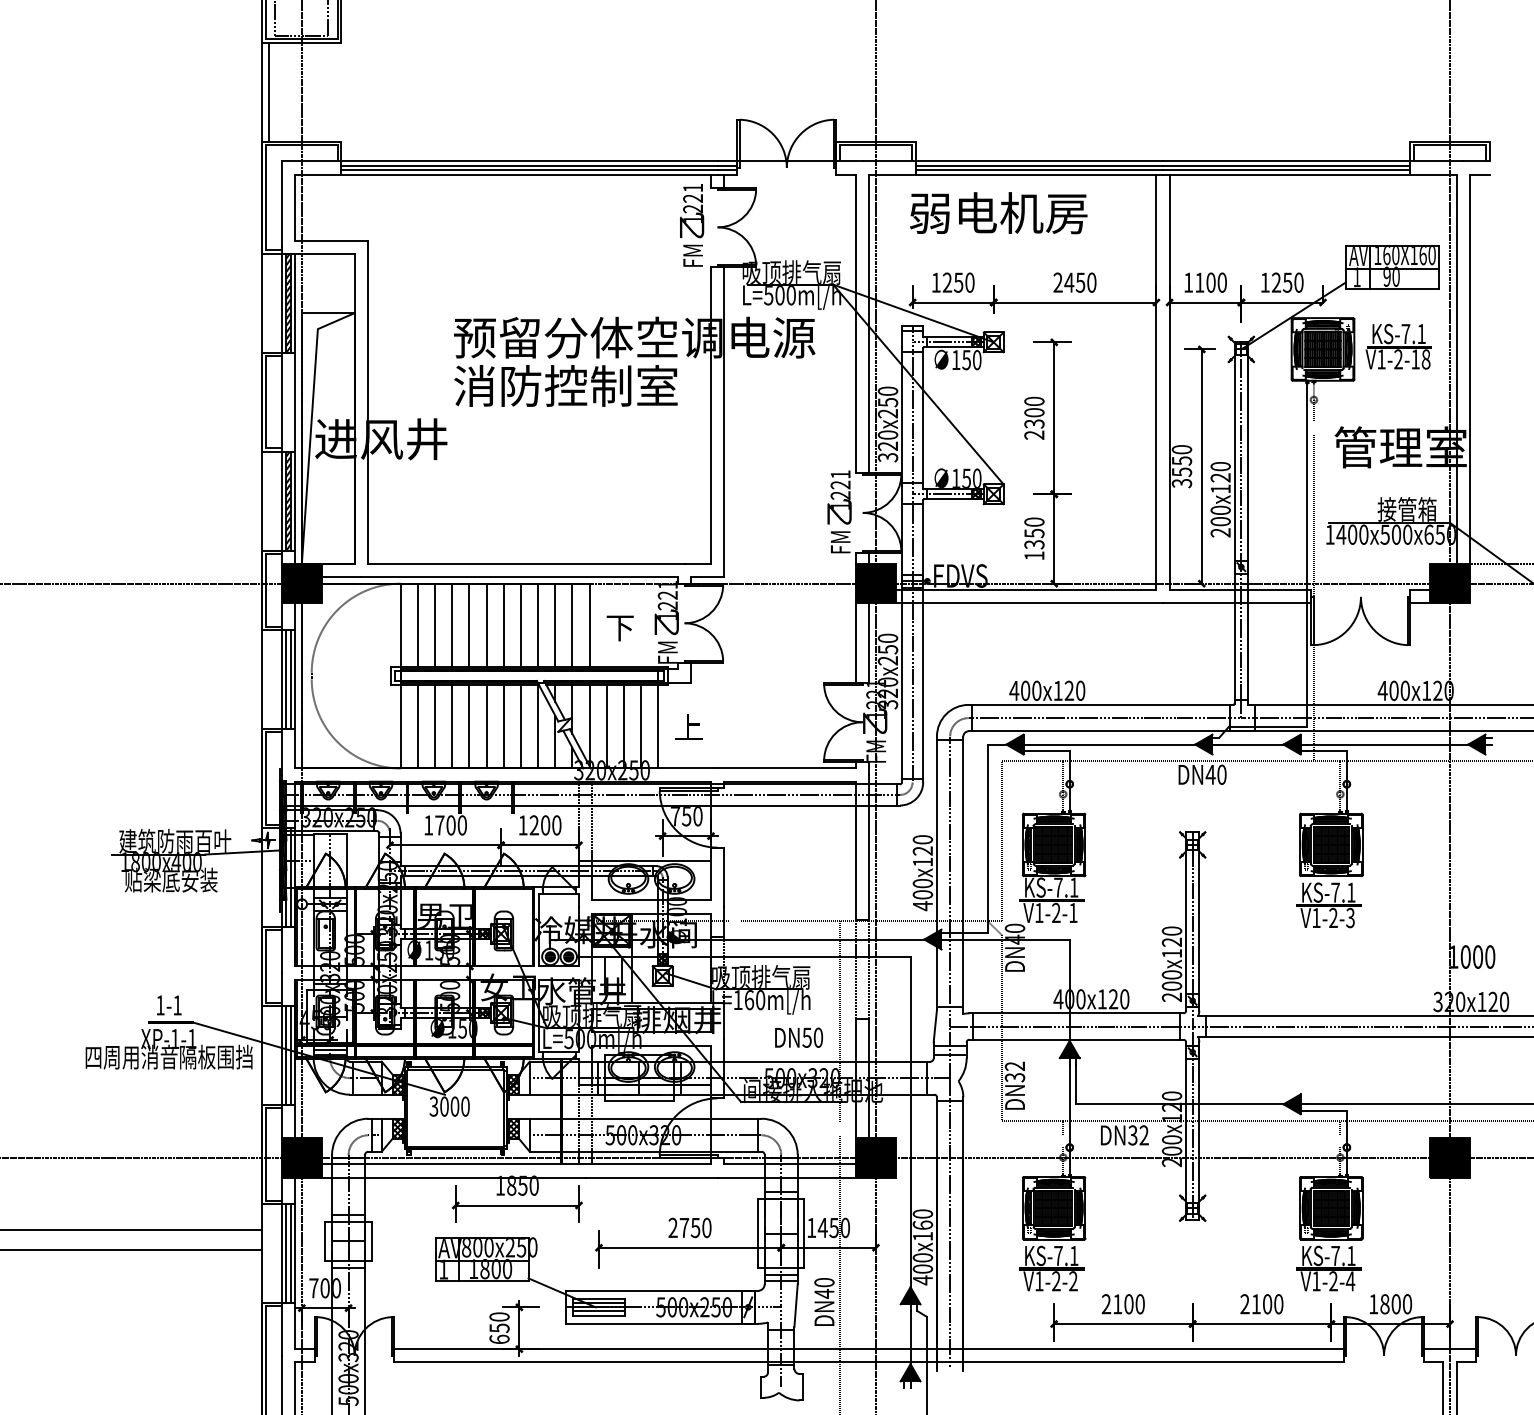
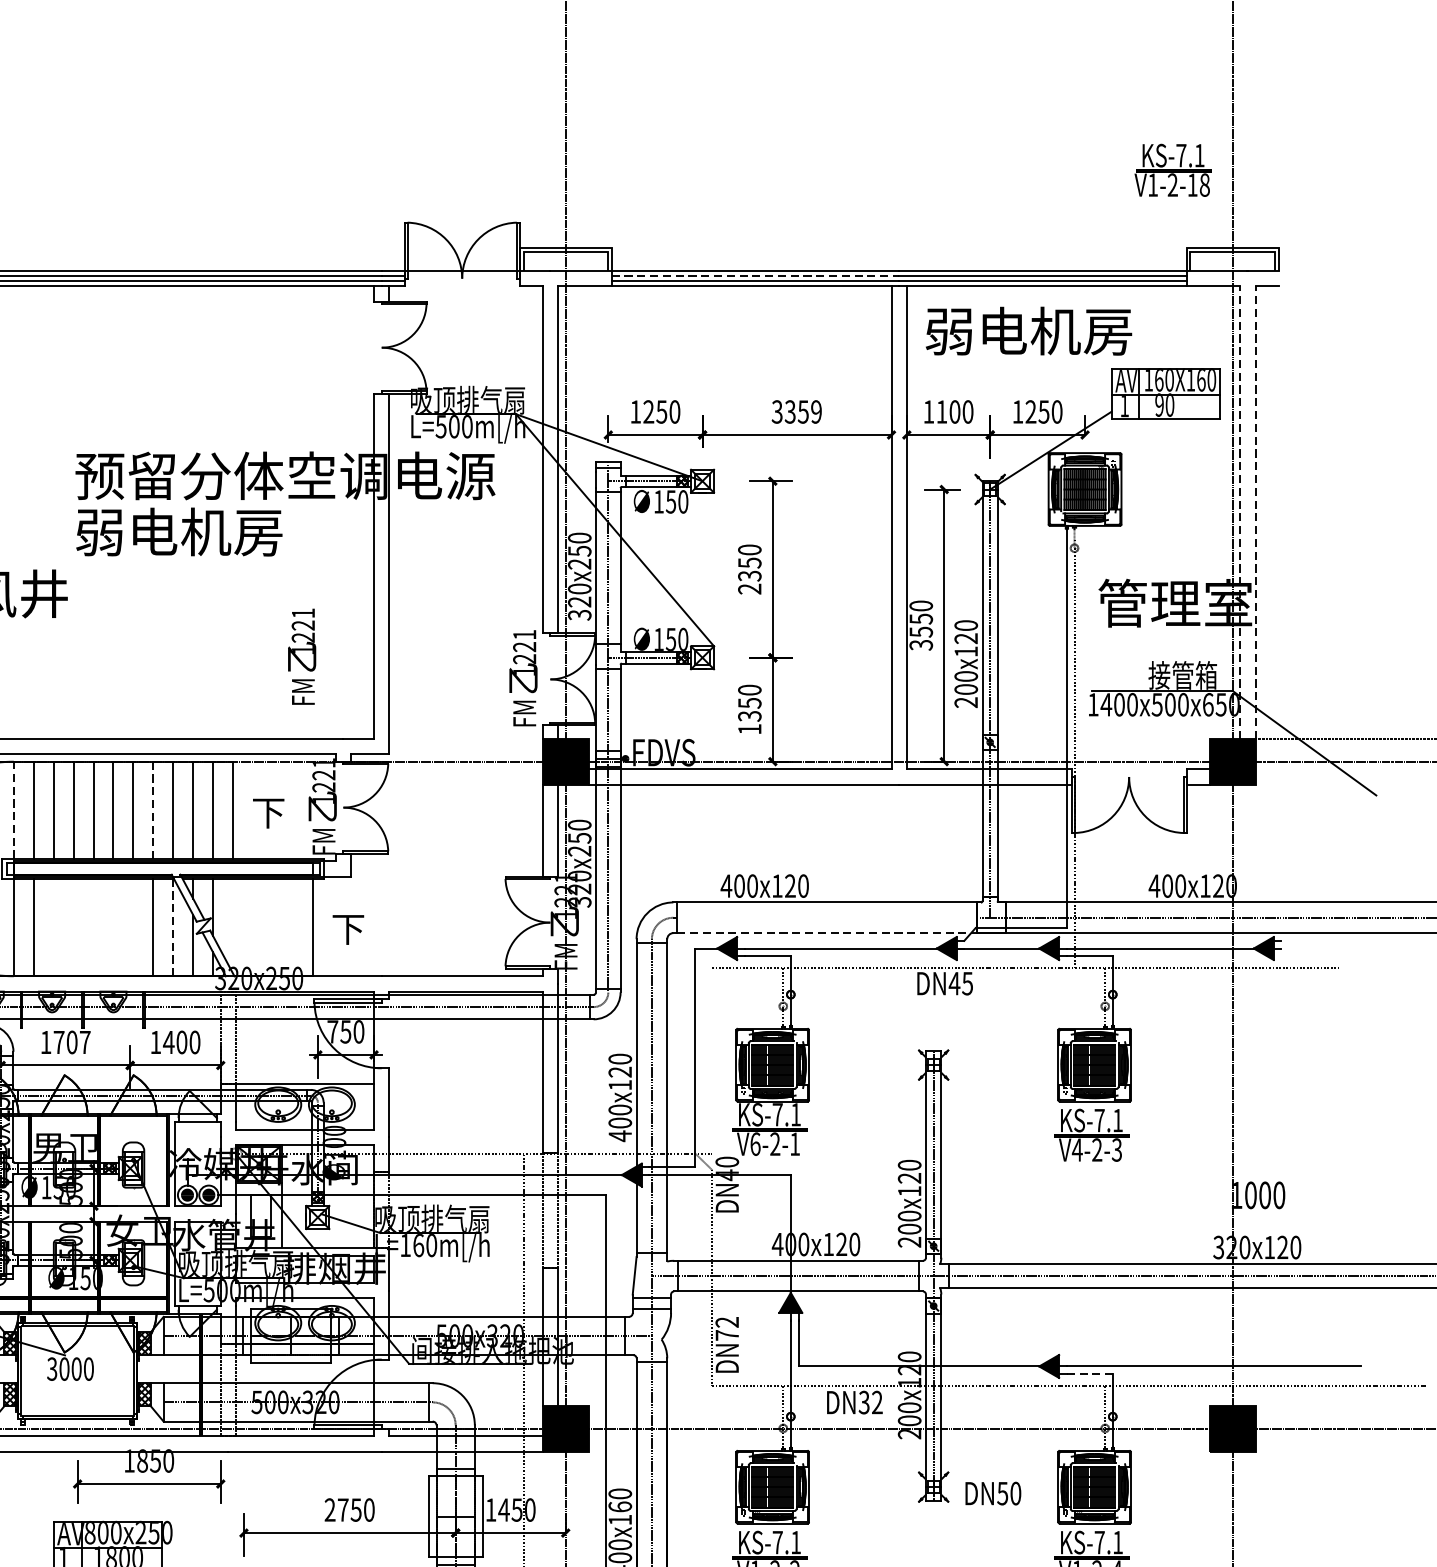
line: (1039, 165) -> (755, 275), solid -> dashed
text: (998, 213) -> (1028, 331), moved
text: (692, 225) -> (302, 656), moved
text: (1074, 282) -> (796, 411), 2450 -> 3359
text: (1398, 346) -> (1172, 170), moved
line: (1456, 369) -> (1240, 512), solid -> dashed
line: (1469, 369) -> (1255, 512), solid -> dashed
text: (565, 386) -> (205, 532), 消防控制室 -> 弱电机房
text: (1034, 412) -> (749, 562), 2300 -> 2350
line: (400, 625) -> (13, 810), solid -> dashed
line: (520, 625) -> (152, 810), solid -> dashed
line: (1100, 718) -> (826, 918), removed
line: (589, 725) -> (232, 926), removed
line: (435, 726) -> (54, 927), removed
line: (452, 726) -> (73, 927), removed
line: (469, 726) -> (93, 927), removed
line: (486, 726) -> (113, 927), removed
line: (503, 726) -> (133, 927), removed
line: (538, 726) -> (173, 927), solid -> dashed
line: (606, 726) -> (252, 927), removed
line: (623, 726) -> (272, 927), removed
line: (641, 726) -> (293, 927), removed
text: (688, 727) -> (347, 928), 上 -> 下
line: (1101, 731) -> (827, 933), solid -> dashed
text: (1221, 774) -> (967, 983), DN40 -> DN45
text: (461, 825) -> (84, 1042), 1700 -> 1707
text: (534, 825) -> (169, 1042), 1200 -> 1400
line: (1002, 841) -> (712, 1061), removed
text: (1039, 912) -> (755, 1143), V1-2-1 -> V6-2-1
text: (1316, 917) -> (1077, 1149), V1-2-3 -> V4-2-3
text: (798, 1037) -> (992, 1493), moved
text: (1014, 1077) -> (726, 1335), DN32 -> DN72
line: (1327, 1110) -> (1090, 1373), solid -> dashed

